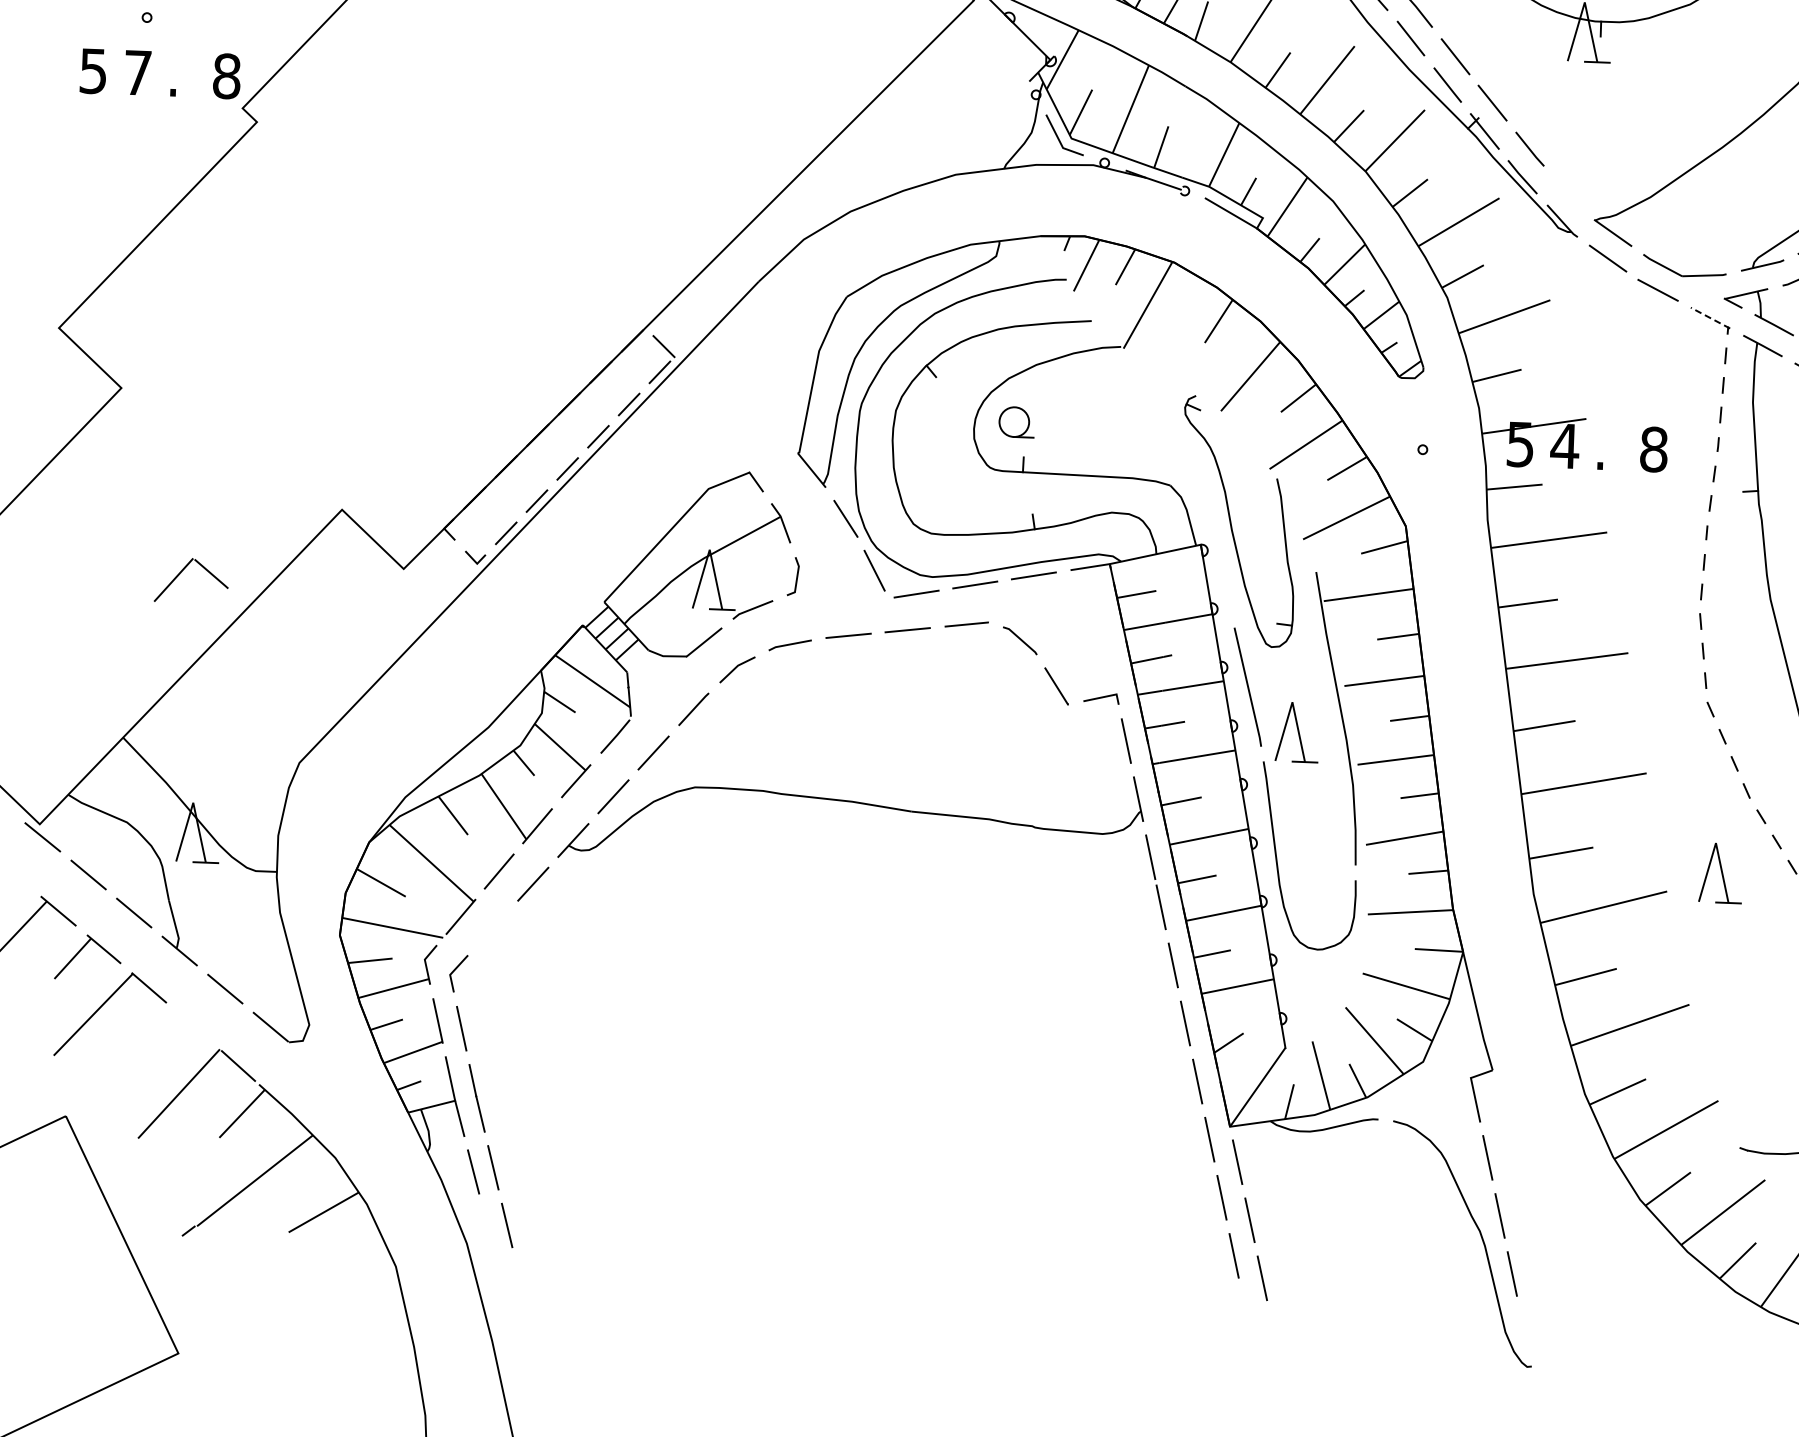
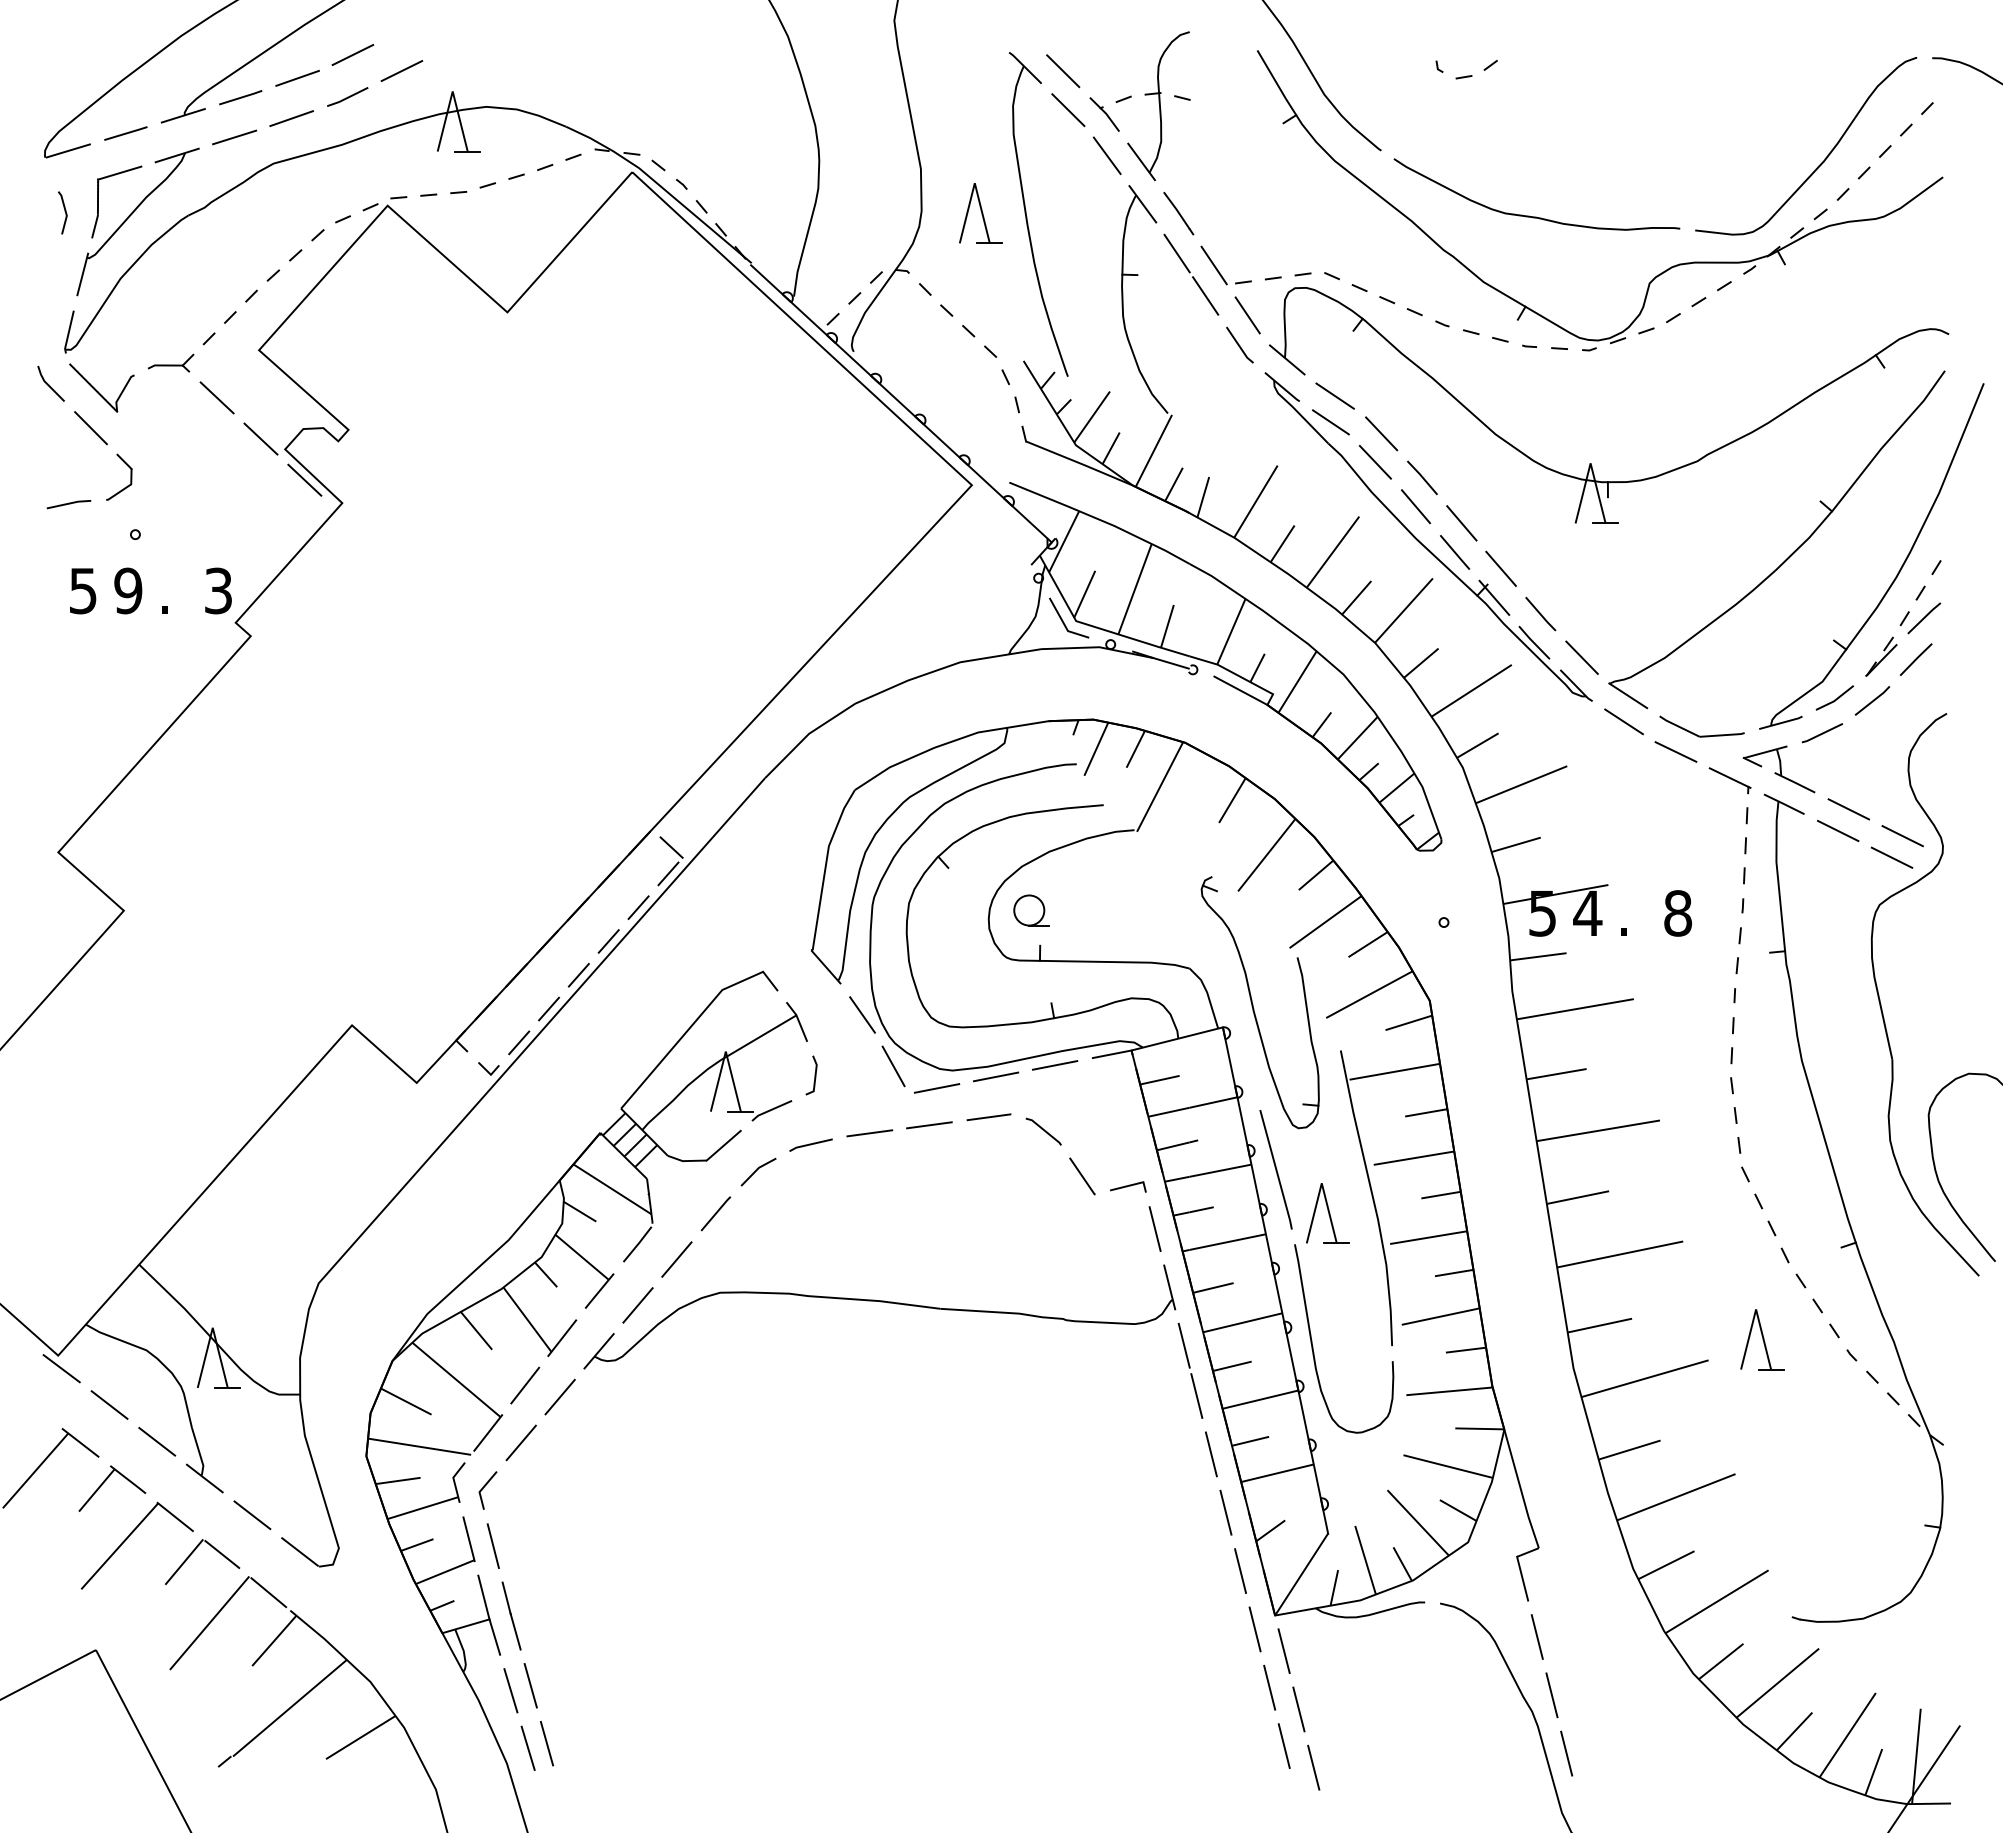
text: (138, 72) -> (128, 590), 7 -> 9
text: (226, 75) -> (218, 590), 8 -> 3
line: (1568, 193) -> (1581, 657), added
line: (1710, 318) -> (1730, 778), dashed -> solid
part: (181, 573) -> (191, 1555), moved
line: (492, 927) -> (520, 1442), added
line: (487, 1228) -> (527, 1747), added

